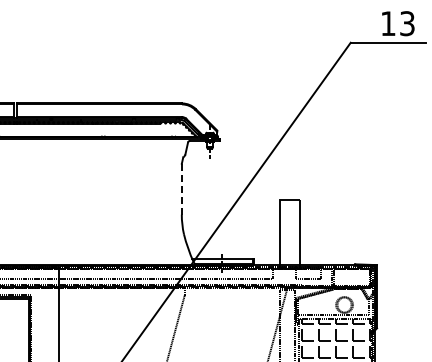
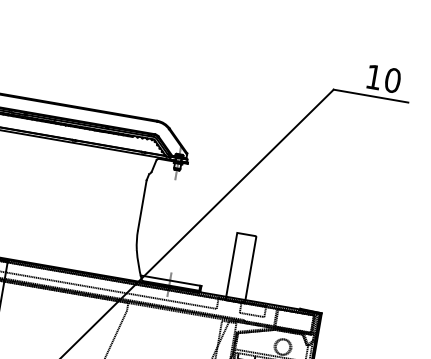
text: (407, 23) -> (392, 80), 13 -> 10
line: (181, 189) -> (141, 205), dashed -> solid

